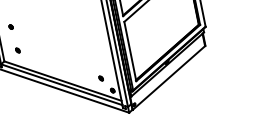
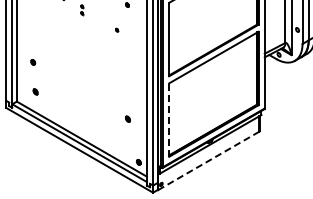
line: (130, 51) -> (169, 120), solid -> dashed
line: (169, 77) -> (209, 160), solid -> dashed
part: (100, 78) -> (127, 118), moved

